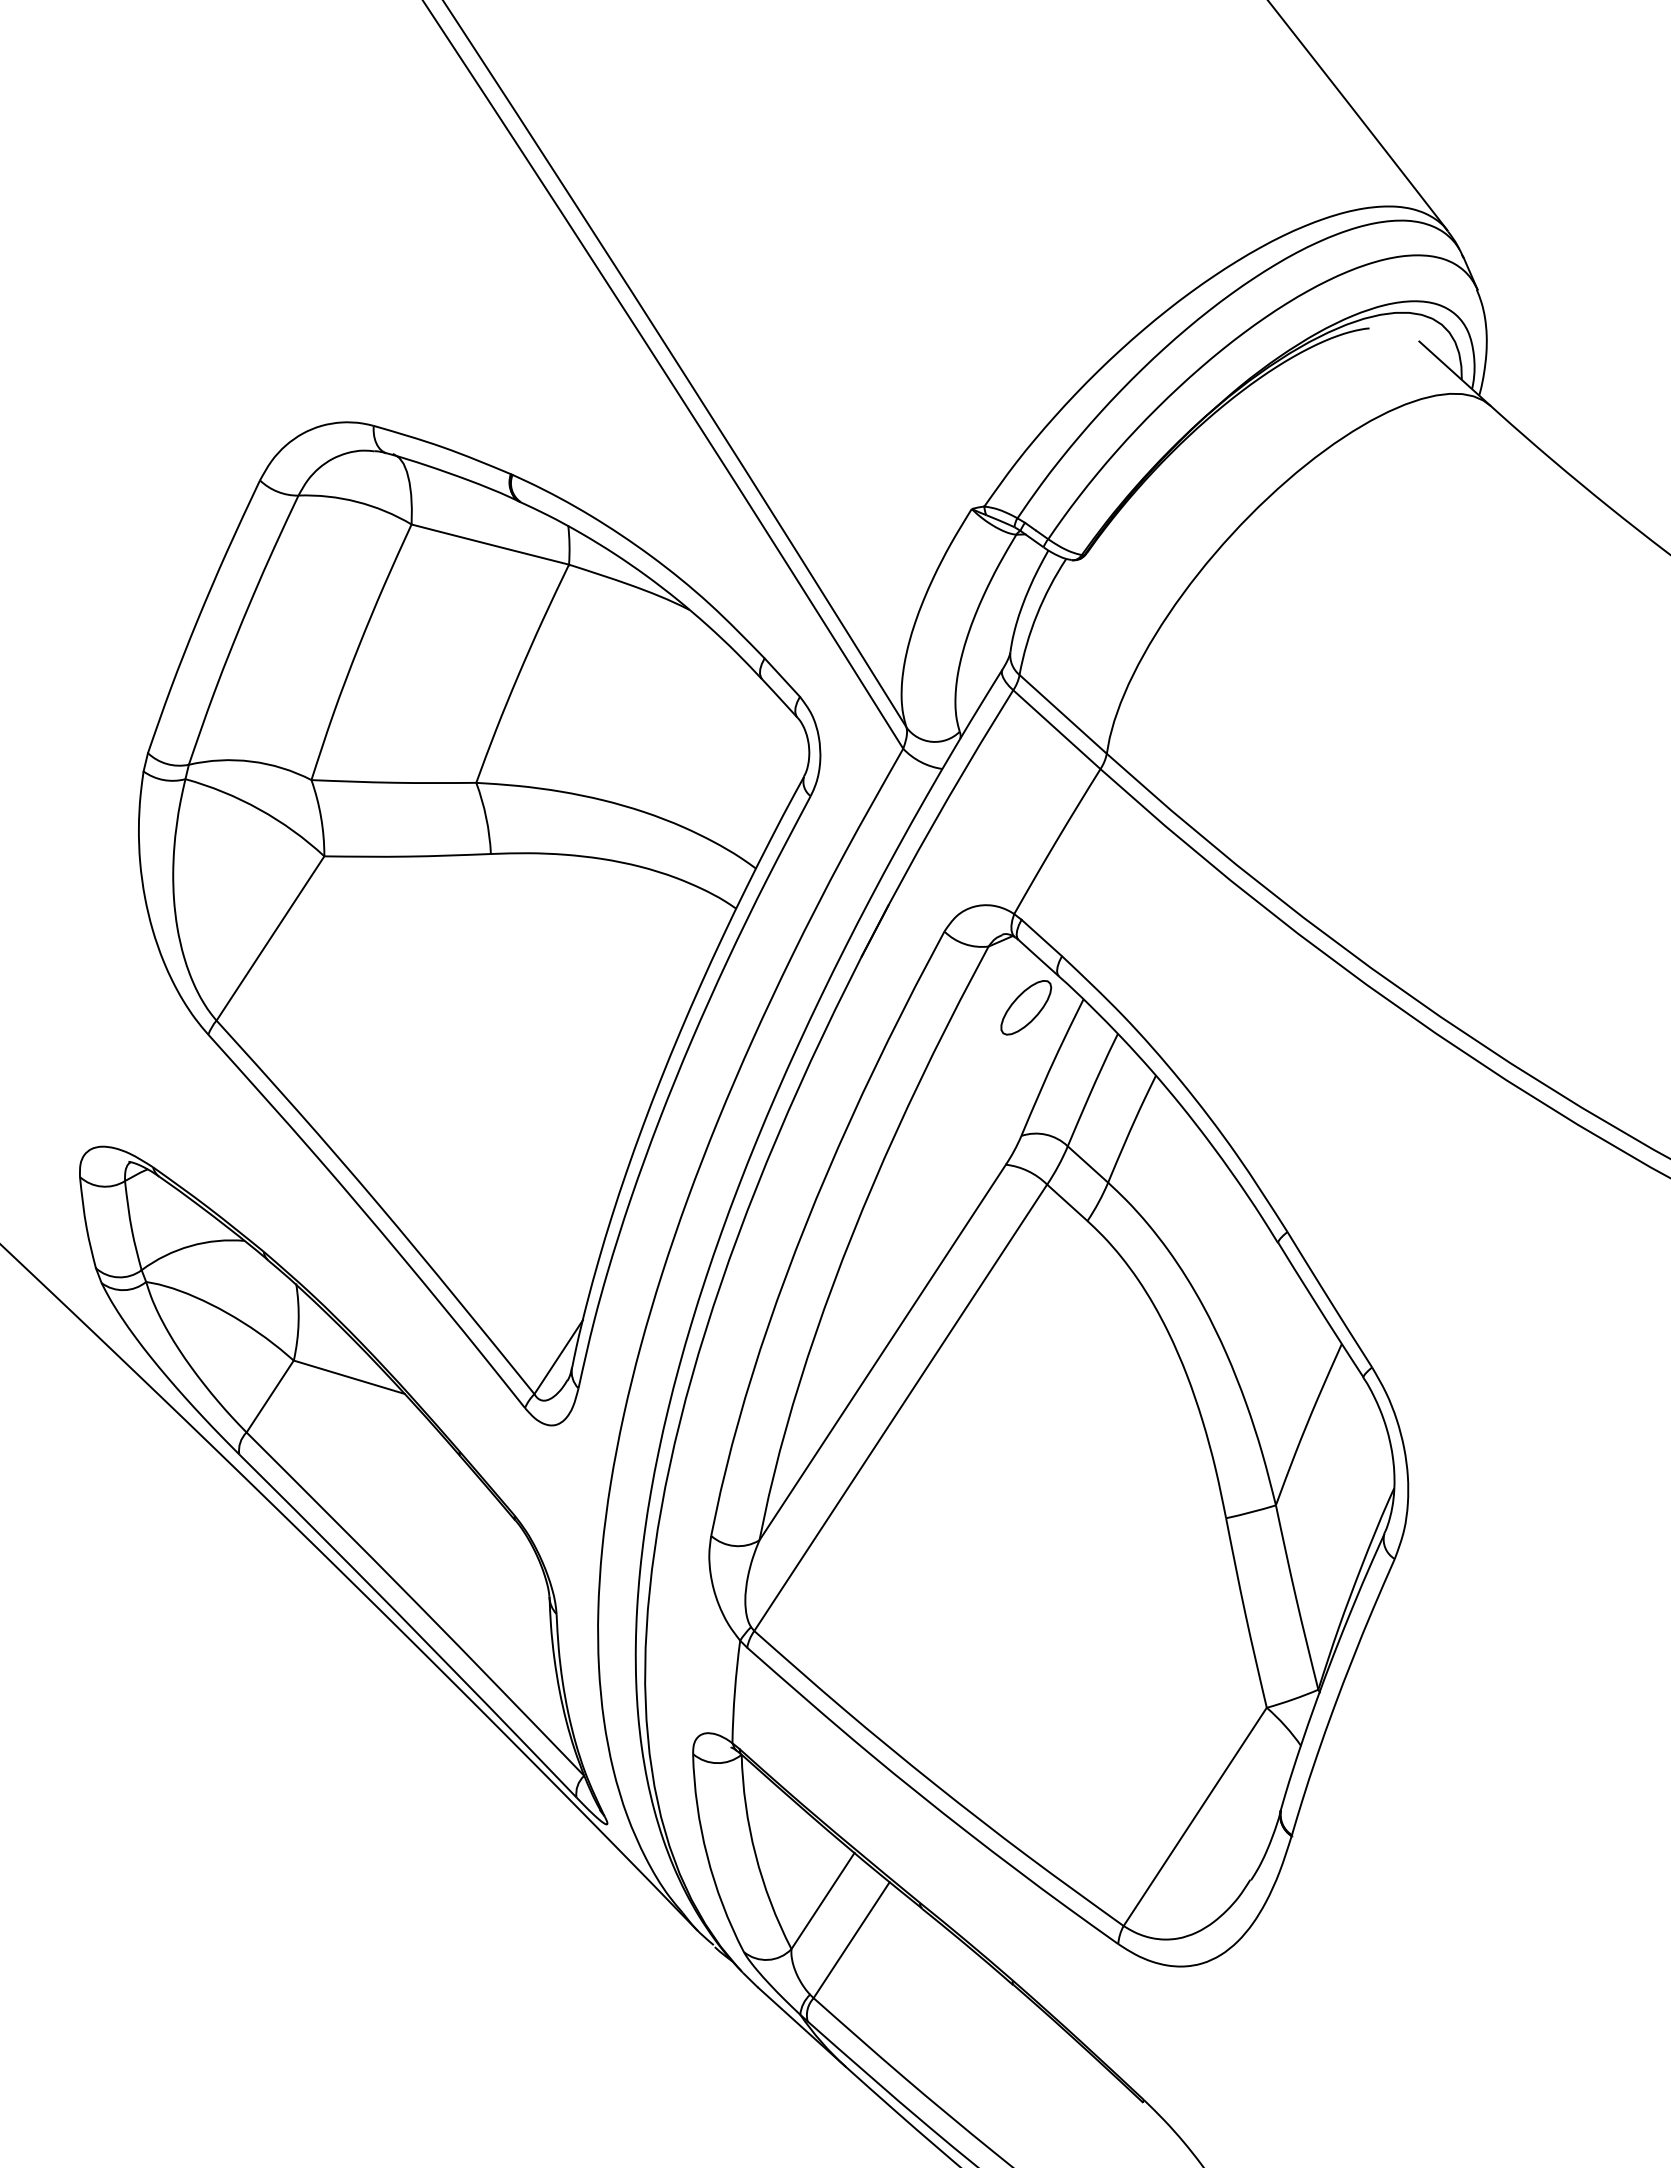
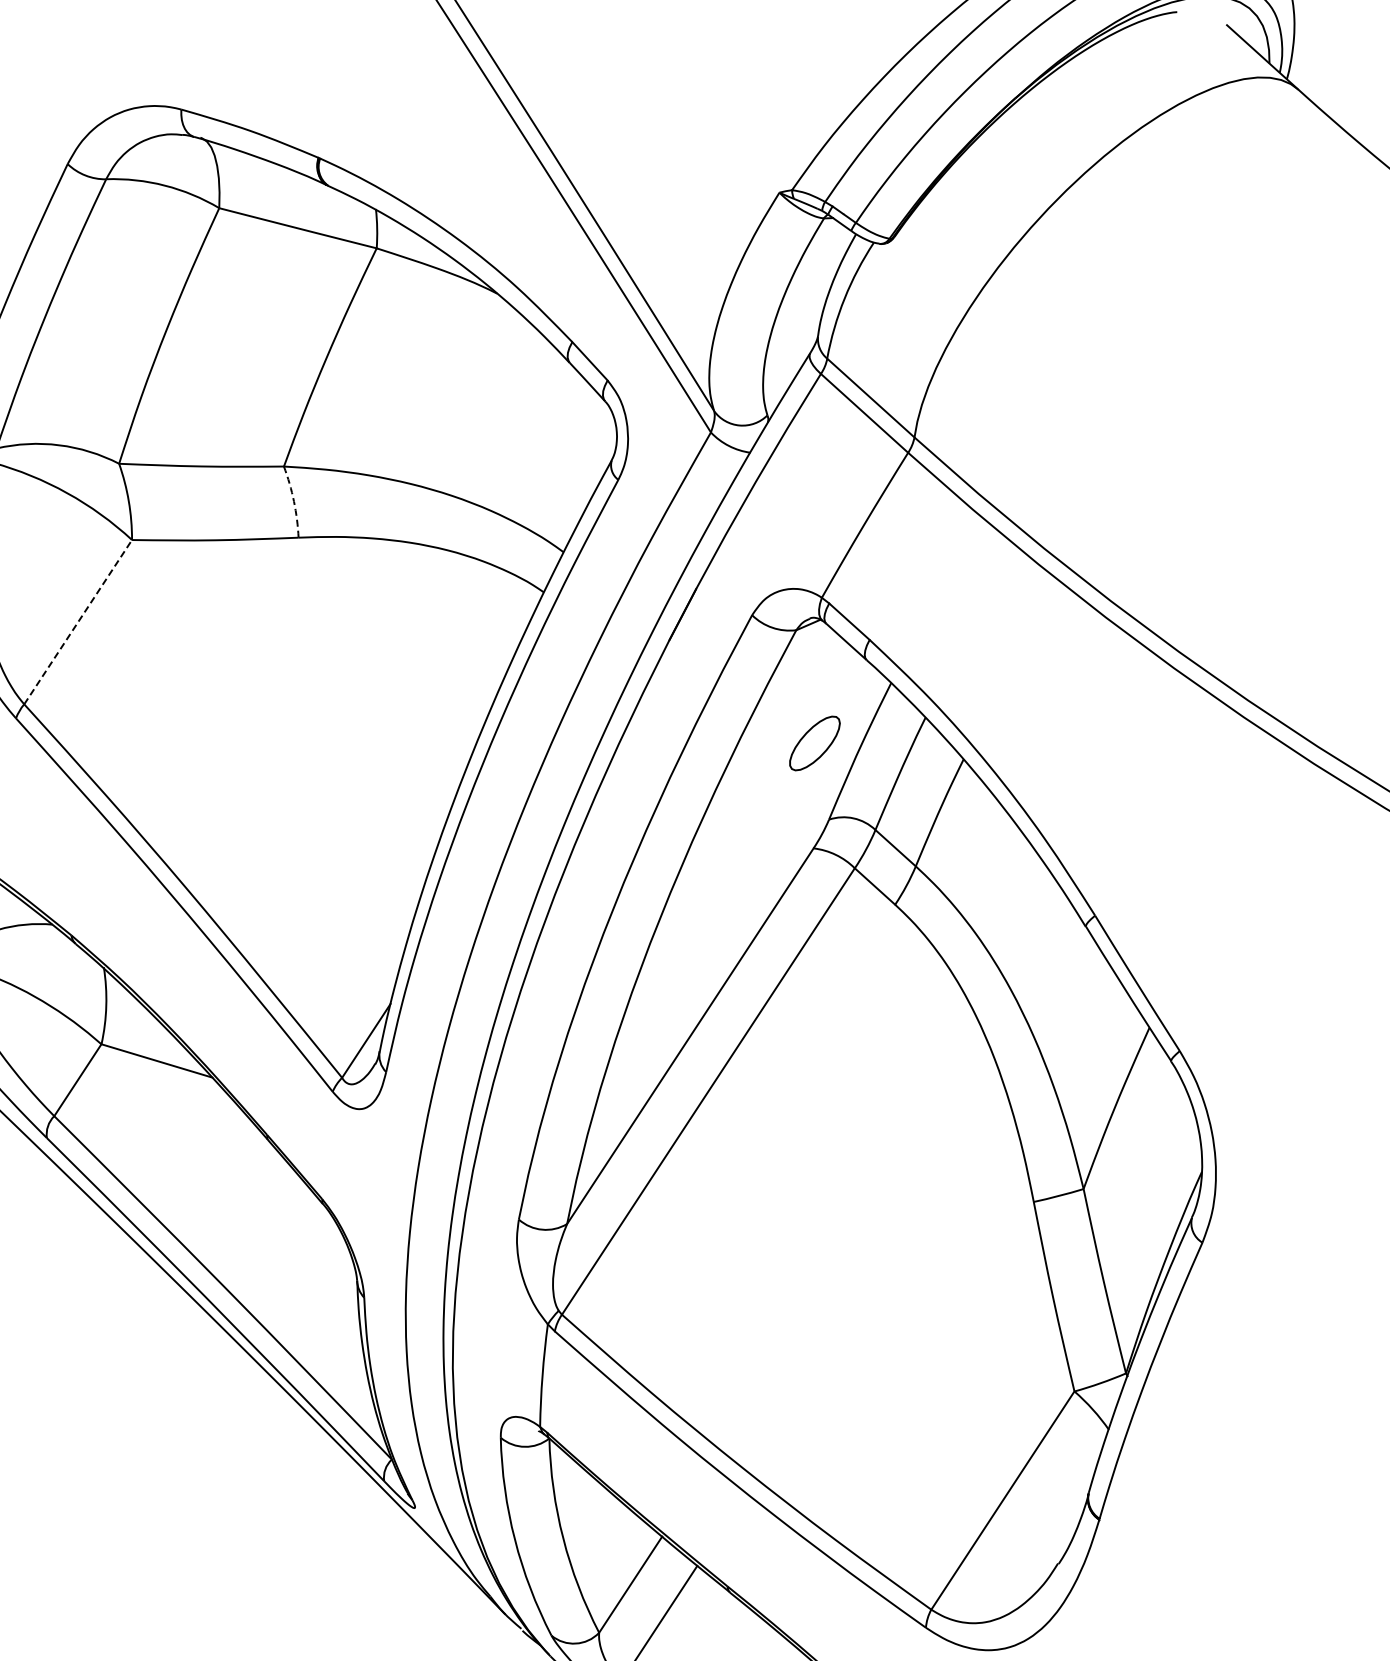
arc: (486, 817) -> (294, 501), solid -> dashed
line: (270, 938) -> (78, 622), solid -> dashed
part: (1026, 1007) -> (815, 743), moved

